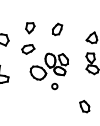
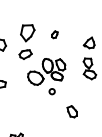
part: (30, 28) -> (27, 33), size x1.6
part: (57, 29) -> (54, 34), size x0.6
part: (84, 106) -> (71, 111), moved

